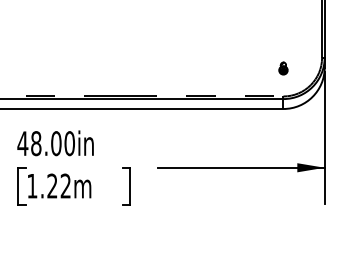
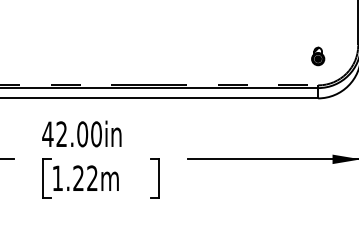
part: (283, 68) -> (318, 56), size x1.4
text: (36, 143) -> (62, 134), 48.00in -> 42.00in

